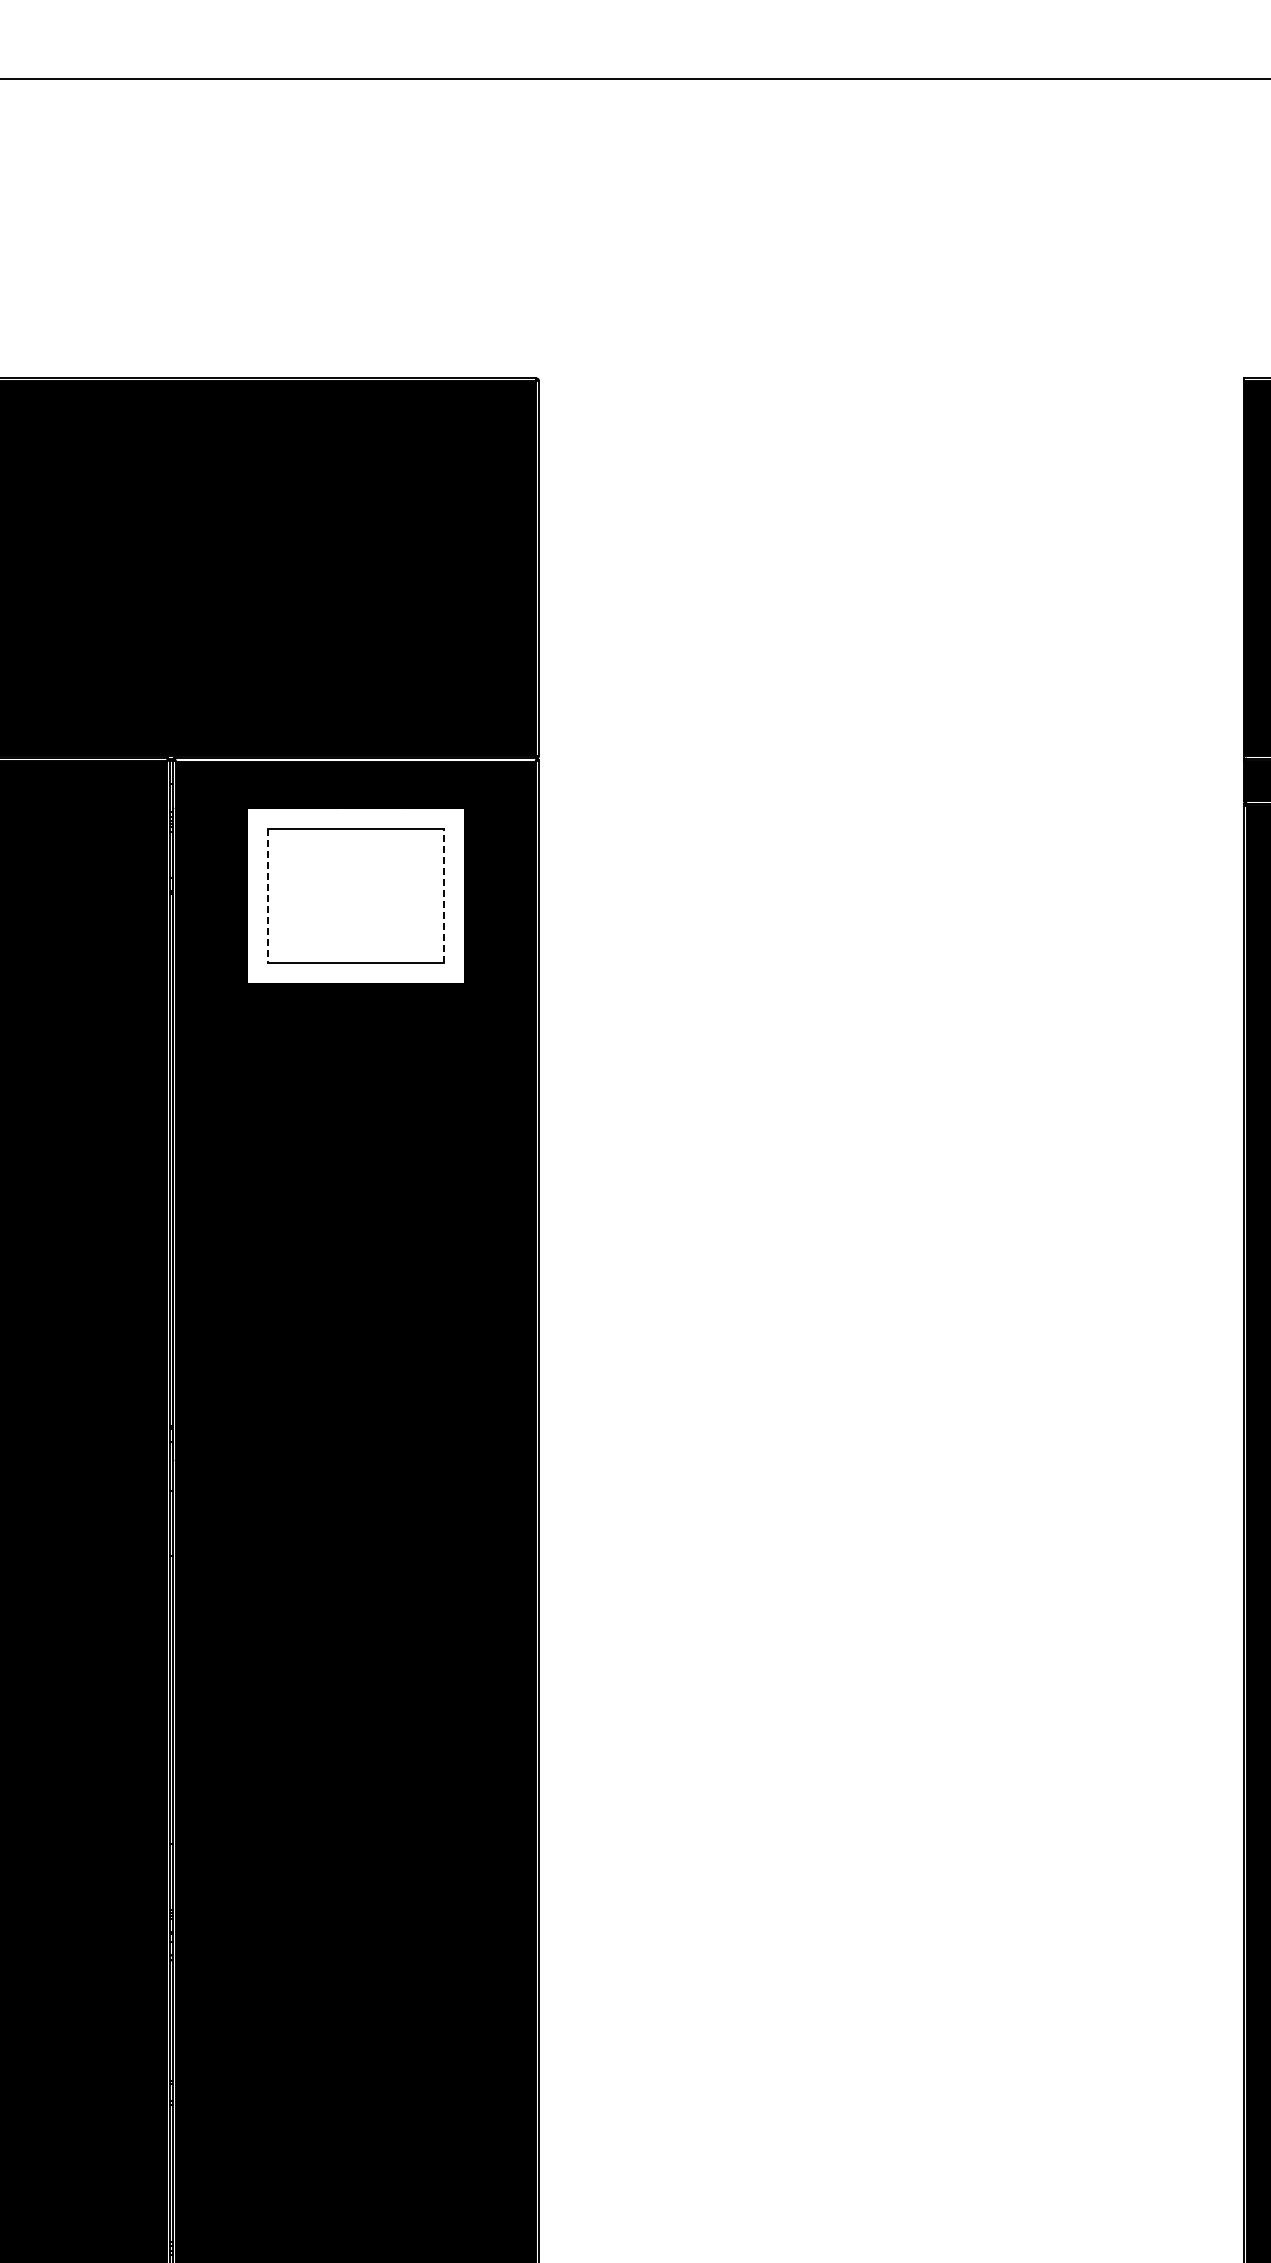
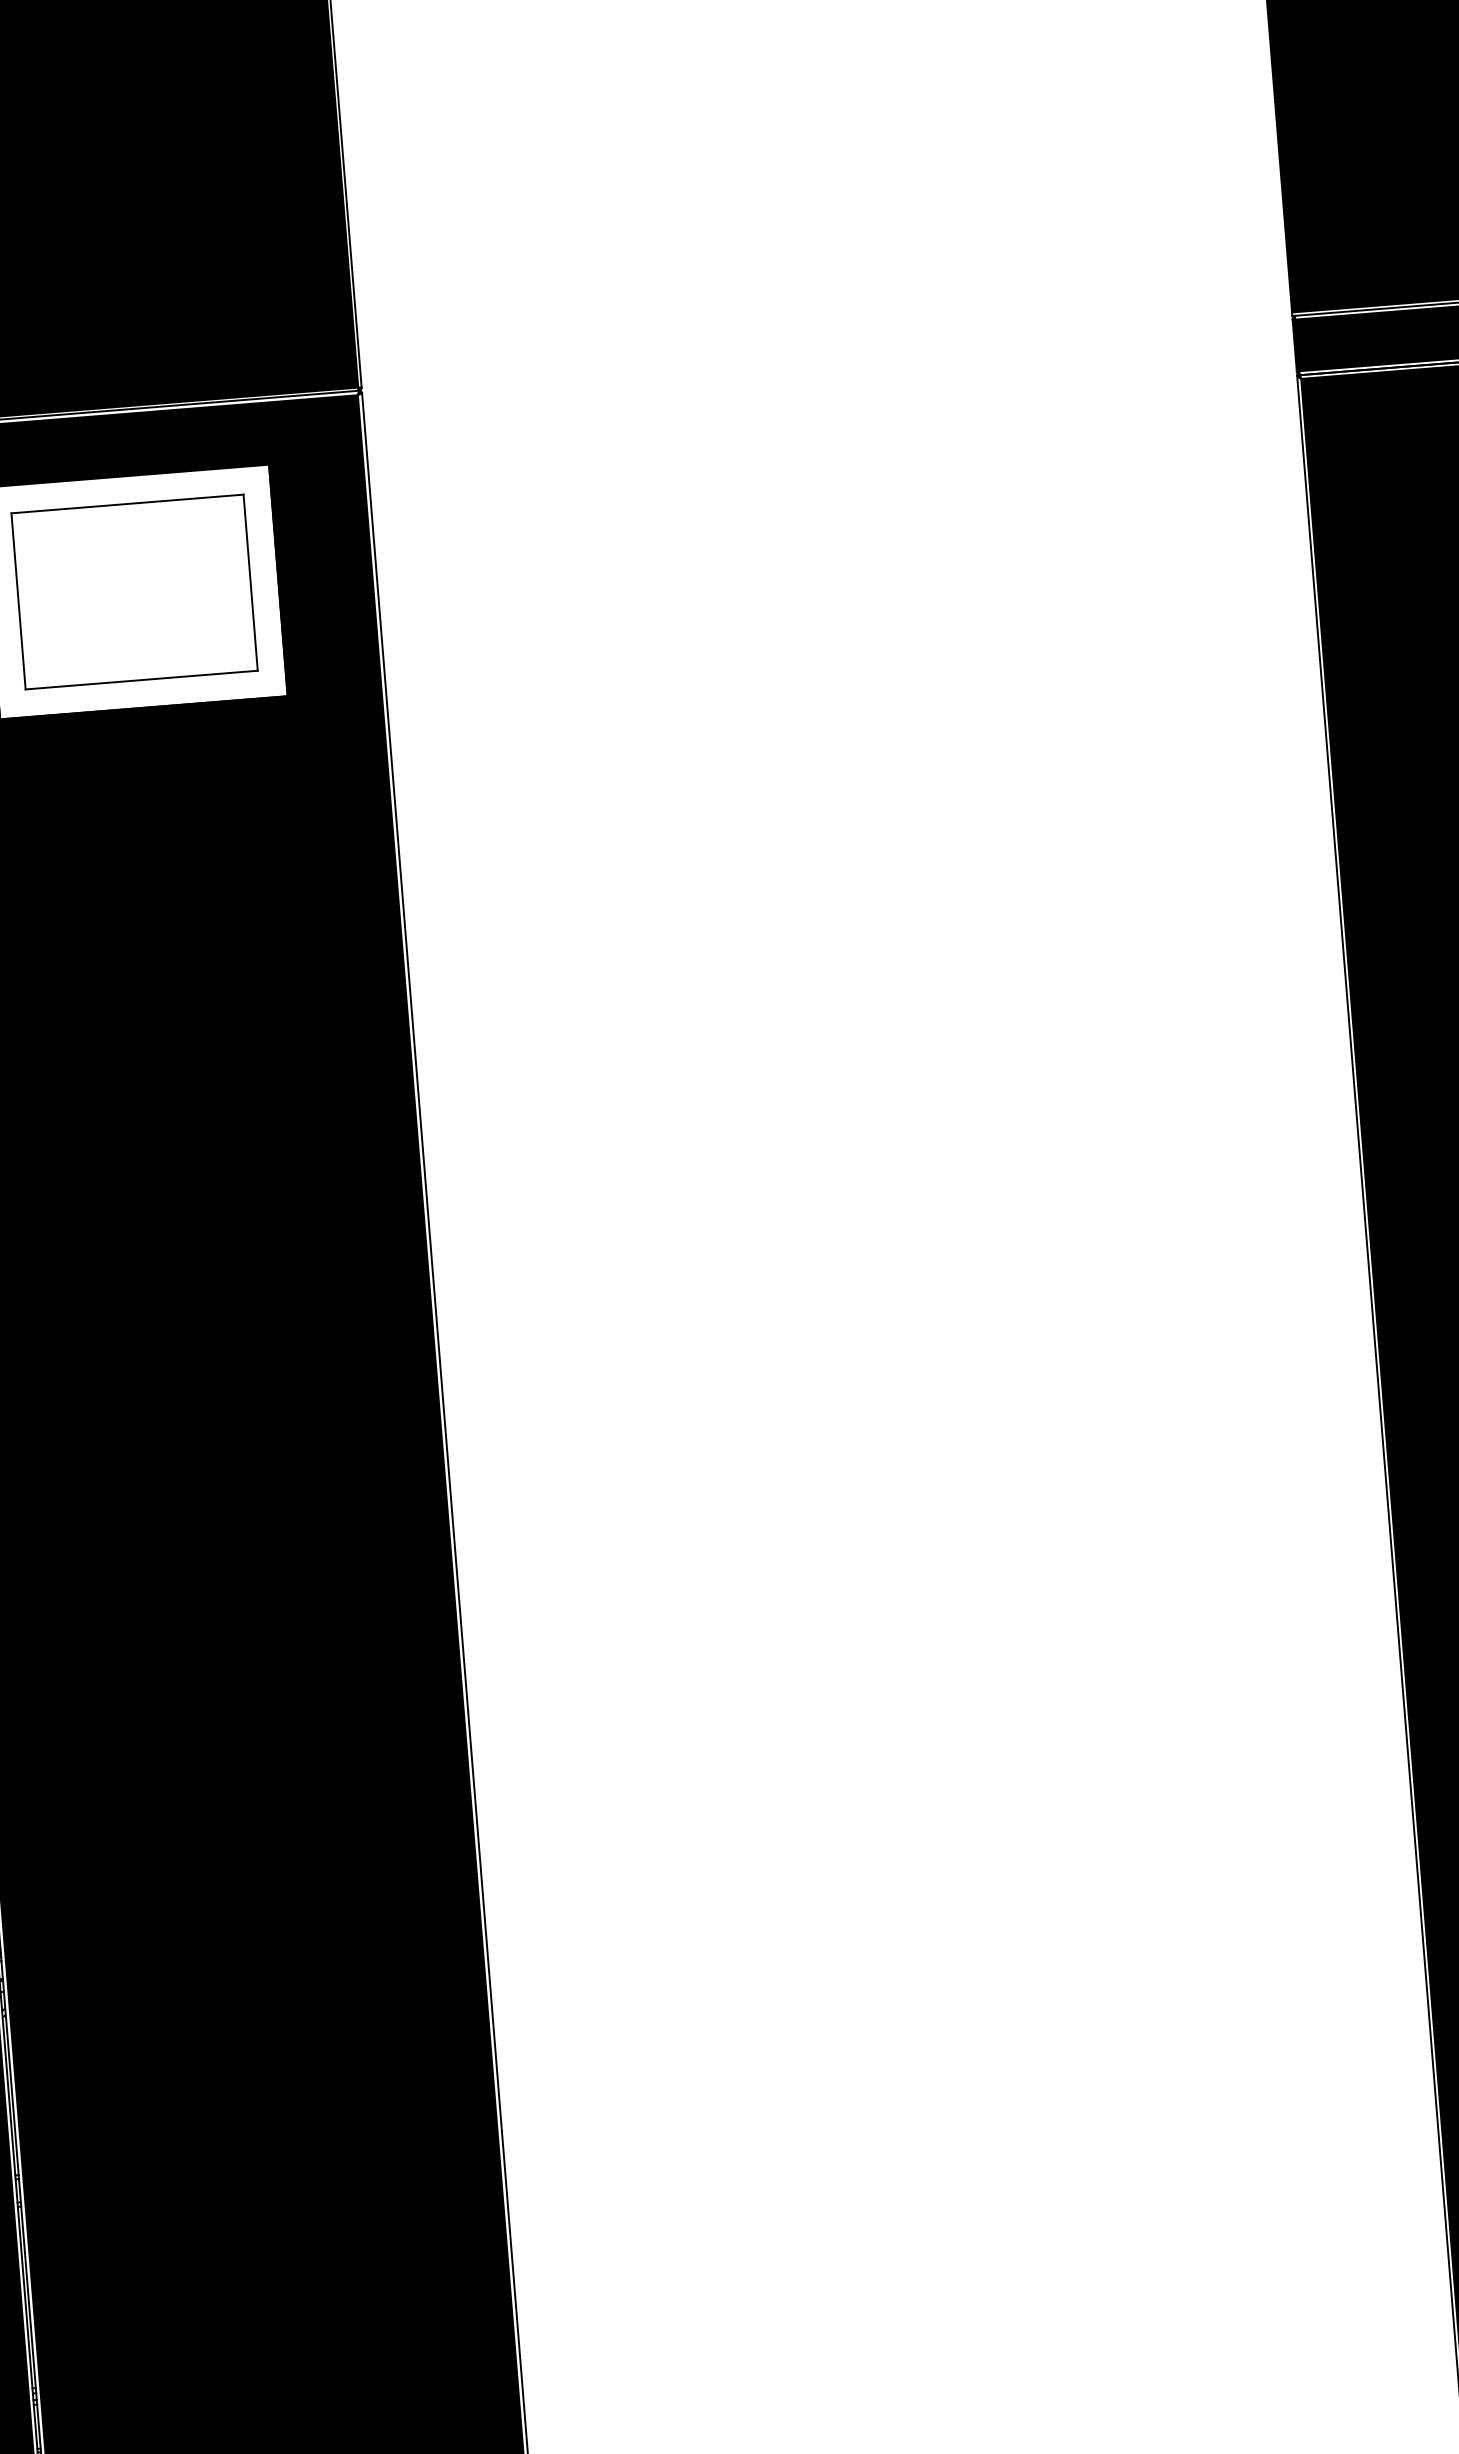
line: (267, 896) -> (18, 601), dashed -> solid
line: (443, 896) -> (250, 583), dashed -> solid

